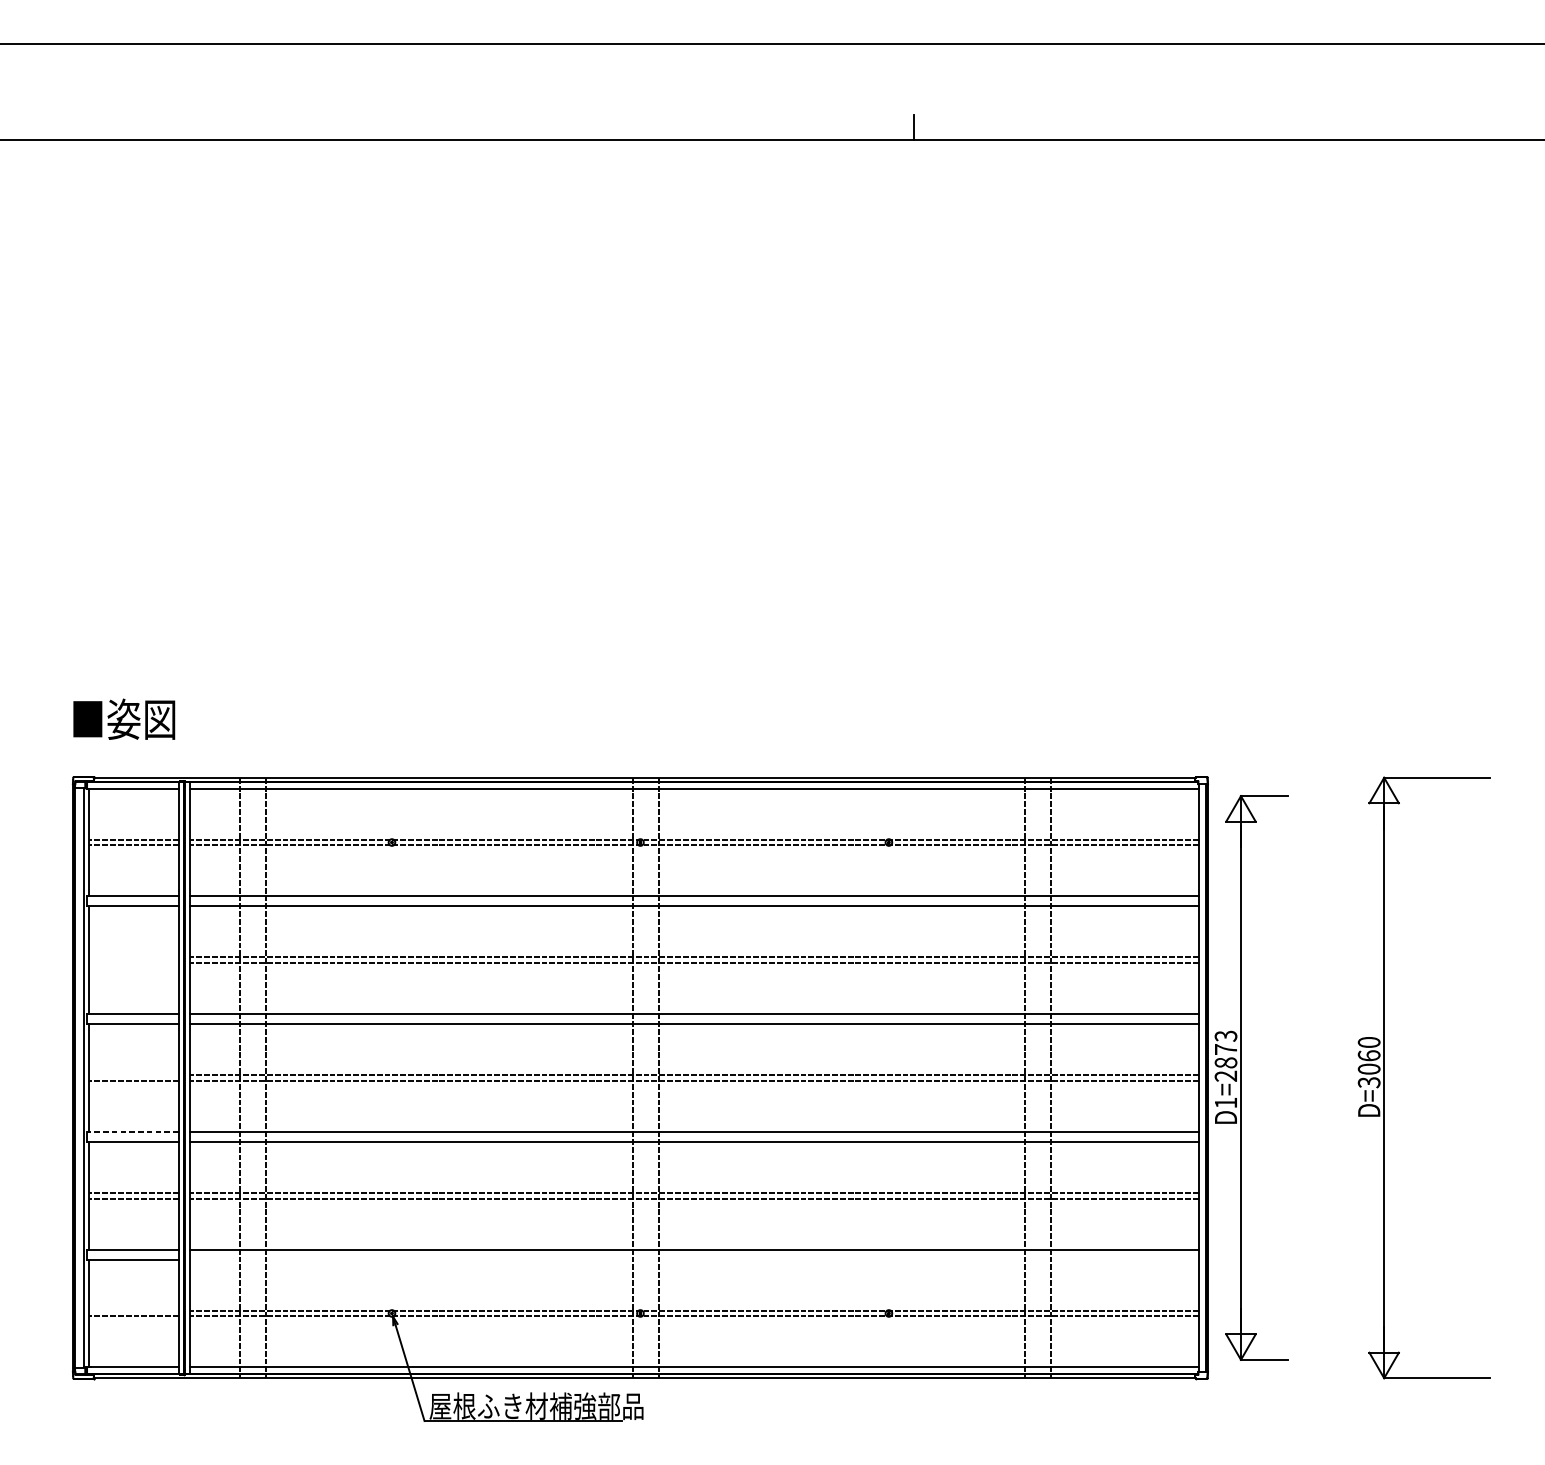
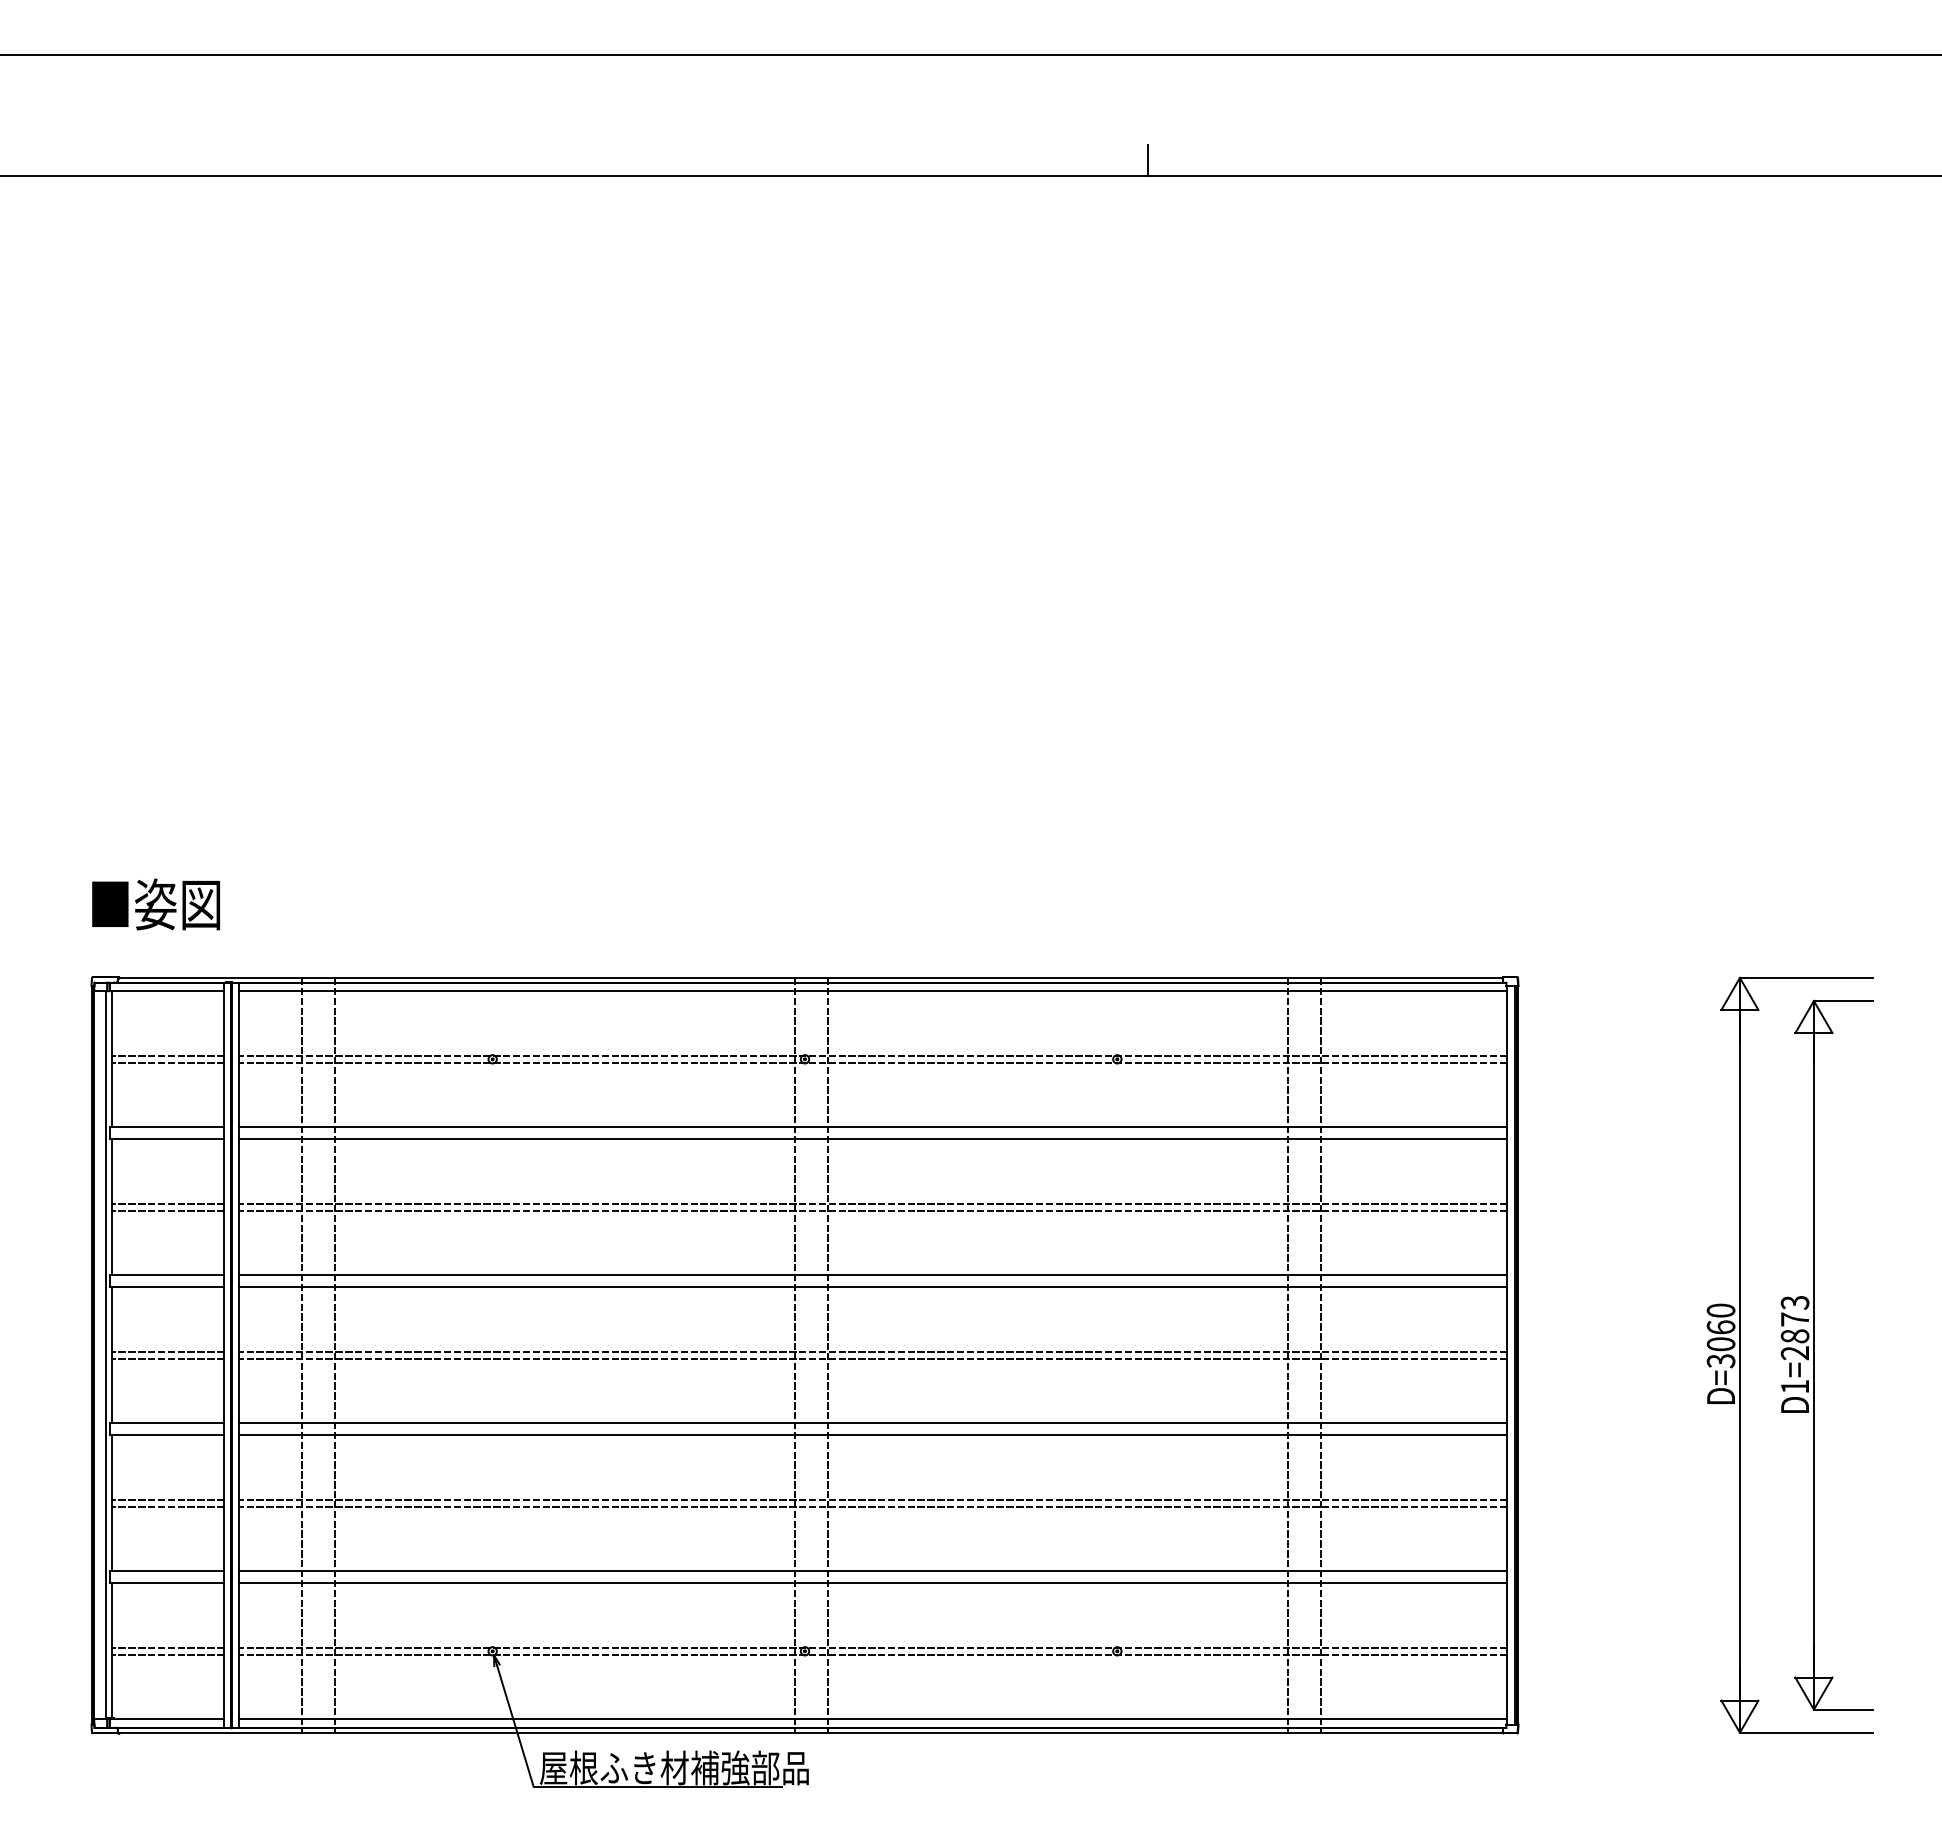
line: (133, 957) -> (167, 1203), added
line: (133, 963) -> (167, 1211), added
line: (133, 1074) -> (167, 1351), added
part: (1241, 1077) -> (1814, 1354), moved
line: (132, 1132) -> (166, 1423), dashed -> solid
line: (694, 1259) -> (872, 1583), added
line: (133, 1310) -> (167, 1647), added

